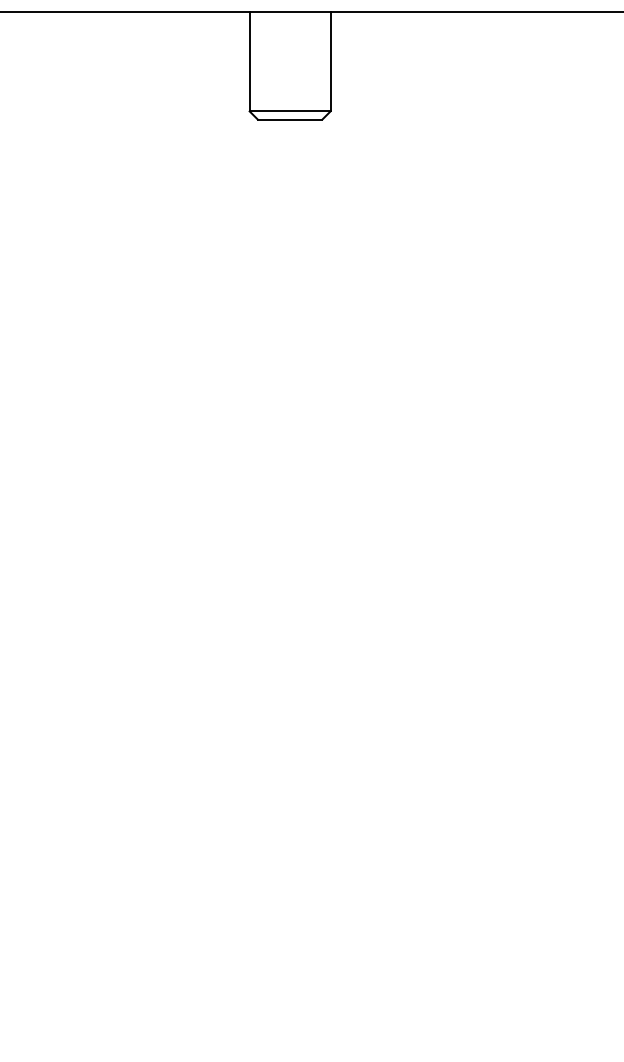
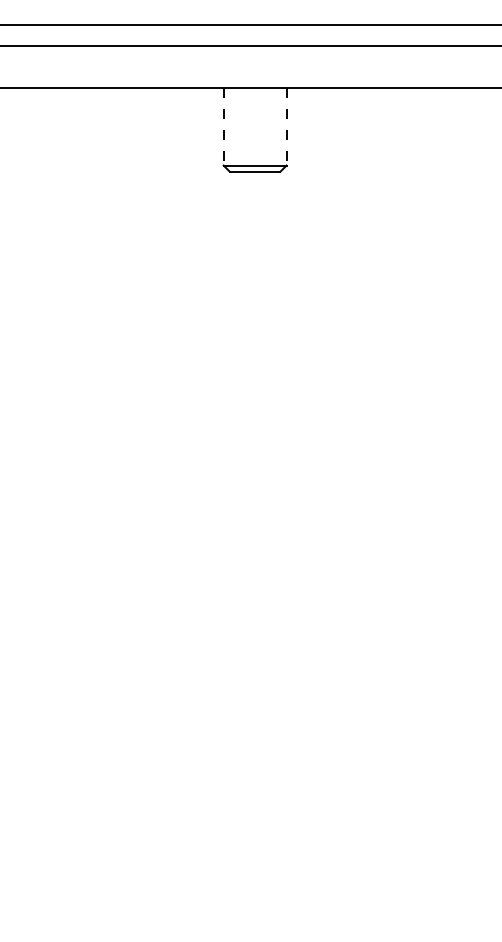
line: (249, 61) -> (223, 126), solid -> dashed
line: (330, 61) -> (286, 126), solid -> dashed

